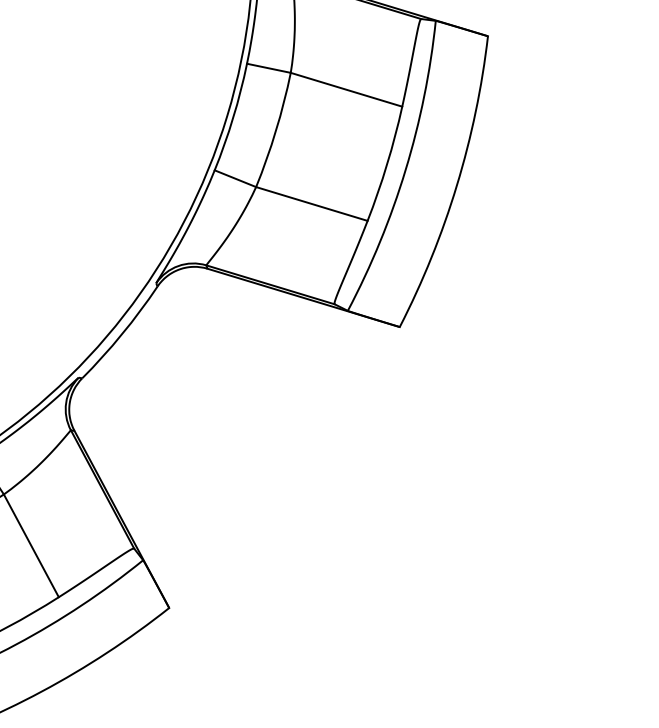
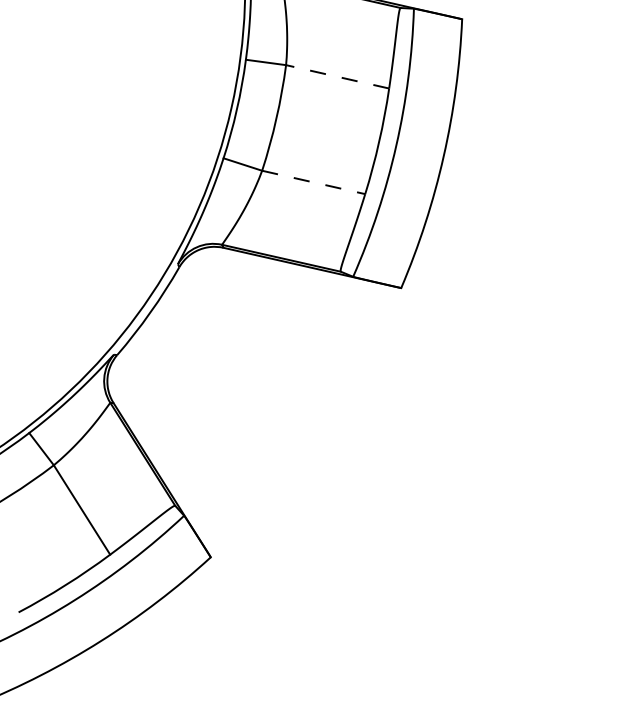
line: (346, 89) -> (337, 76), solid -> dashed
line: (311, 204) -> (313, 182), solid -> dashed

